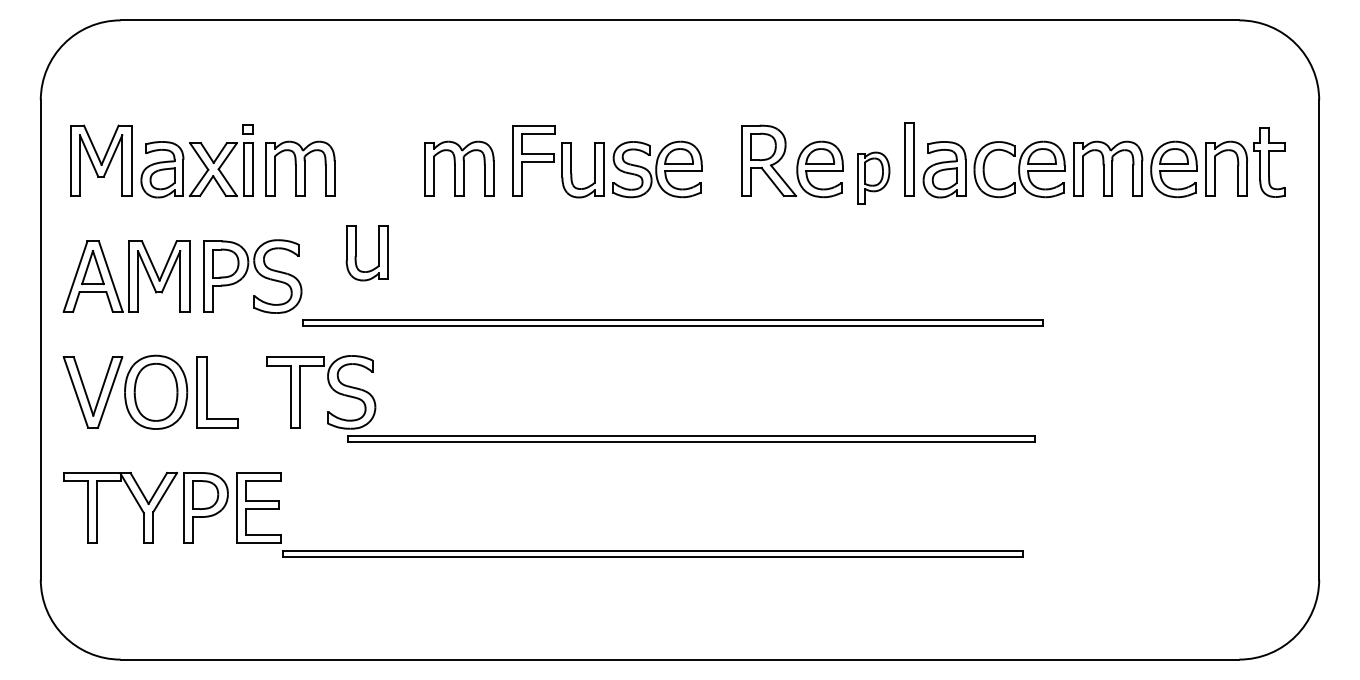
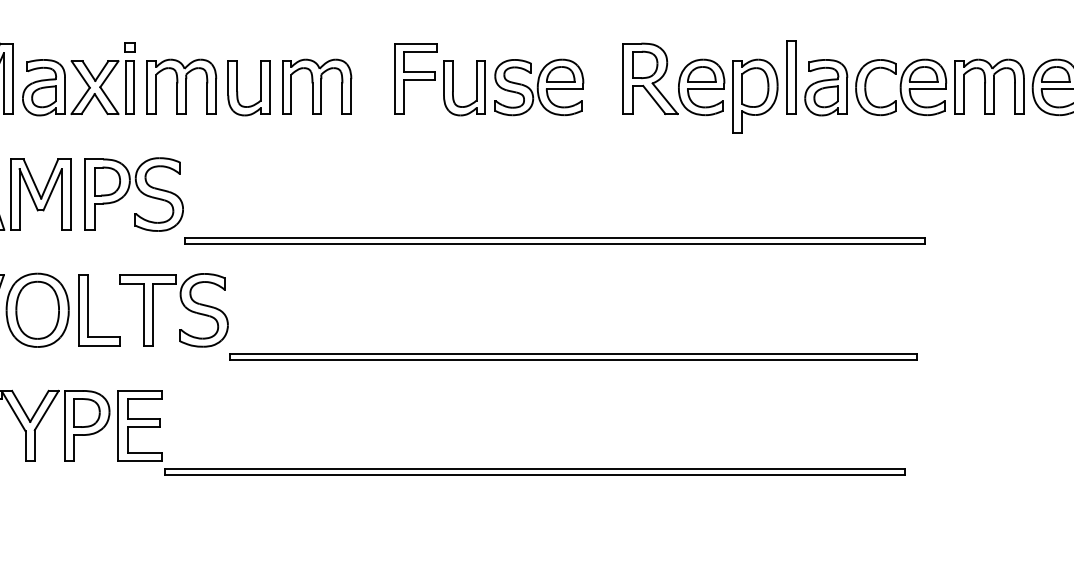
part: (459, 168) -> (317, 86), moved
part: (873, 177) -> (755, 95), size x1.43
part: (356, 253) -> (238, 88), moved
part: (329, 386) -> (182, 304), moved

